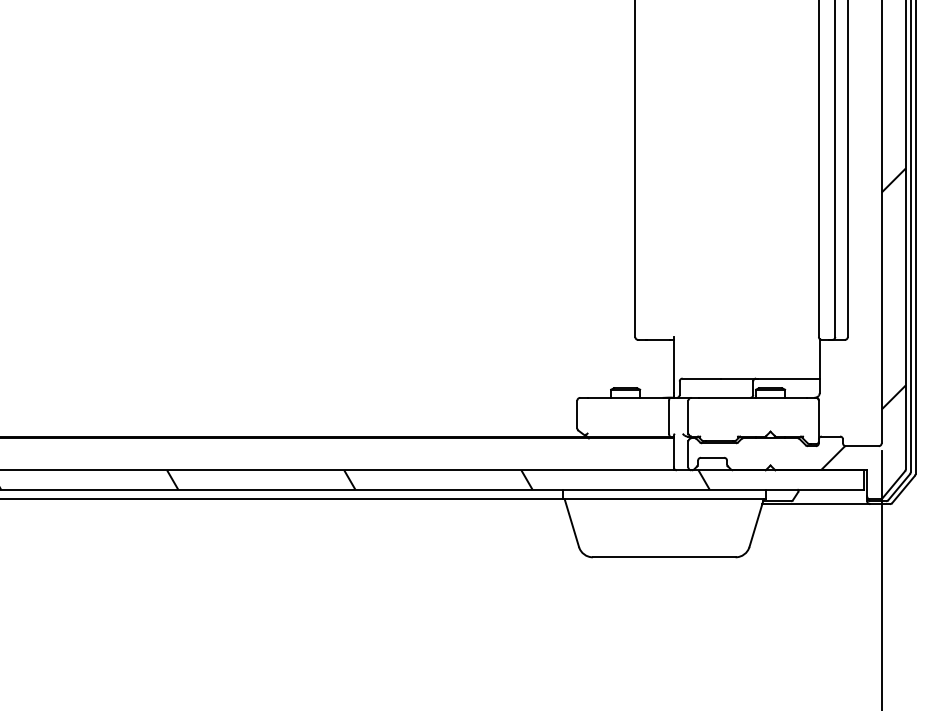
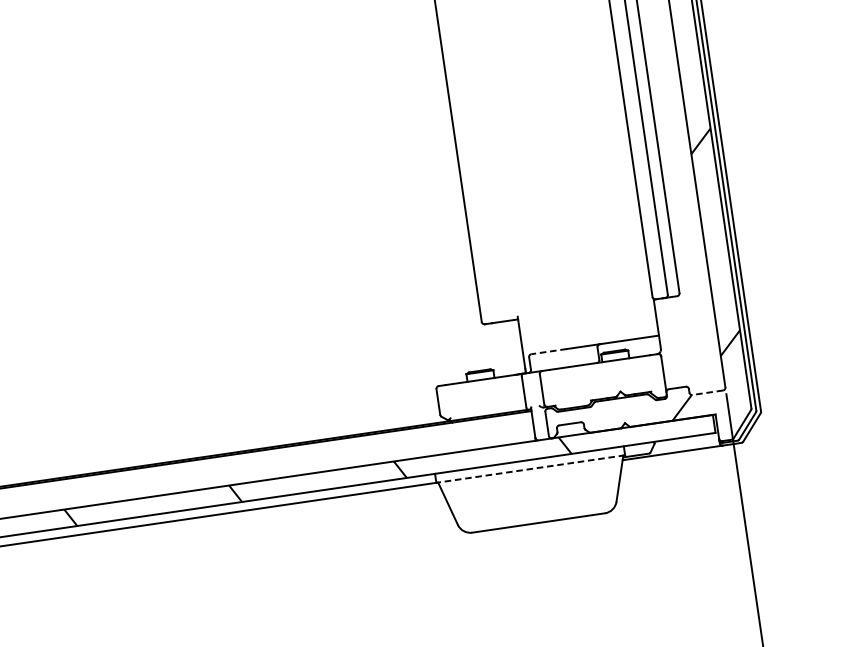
line: (701, 378) -> (548, 351), solid -> dashed
line: (861, 446) -> (707, 393), solid -> dashed
line: (663, 499) -> (530, 469), solid -> dashed

